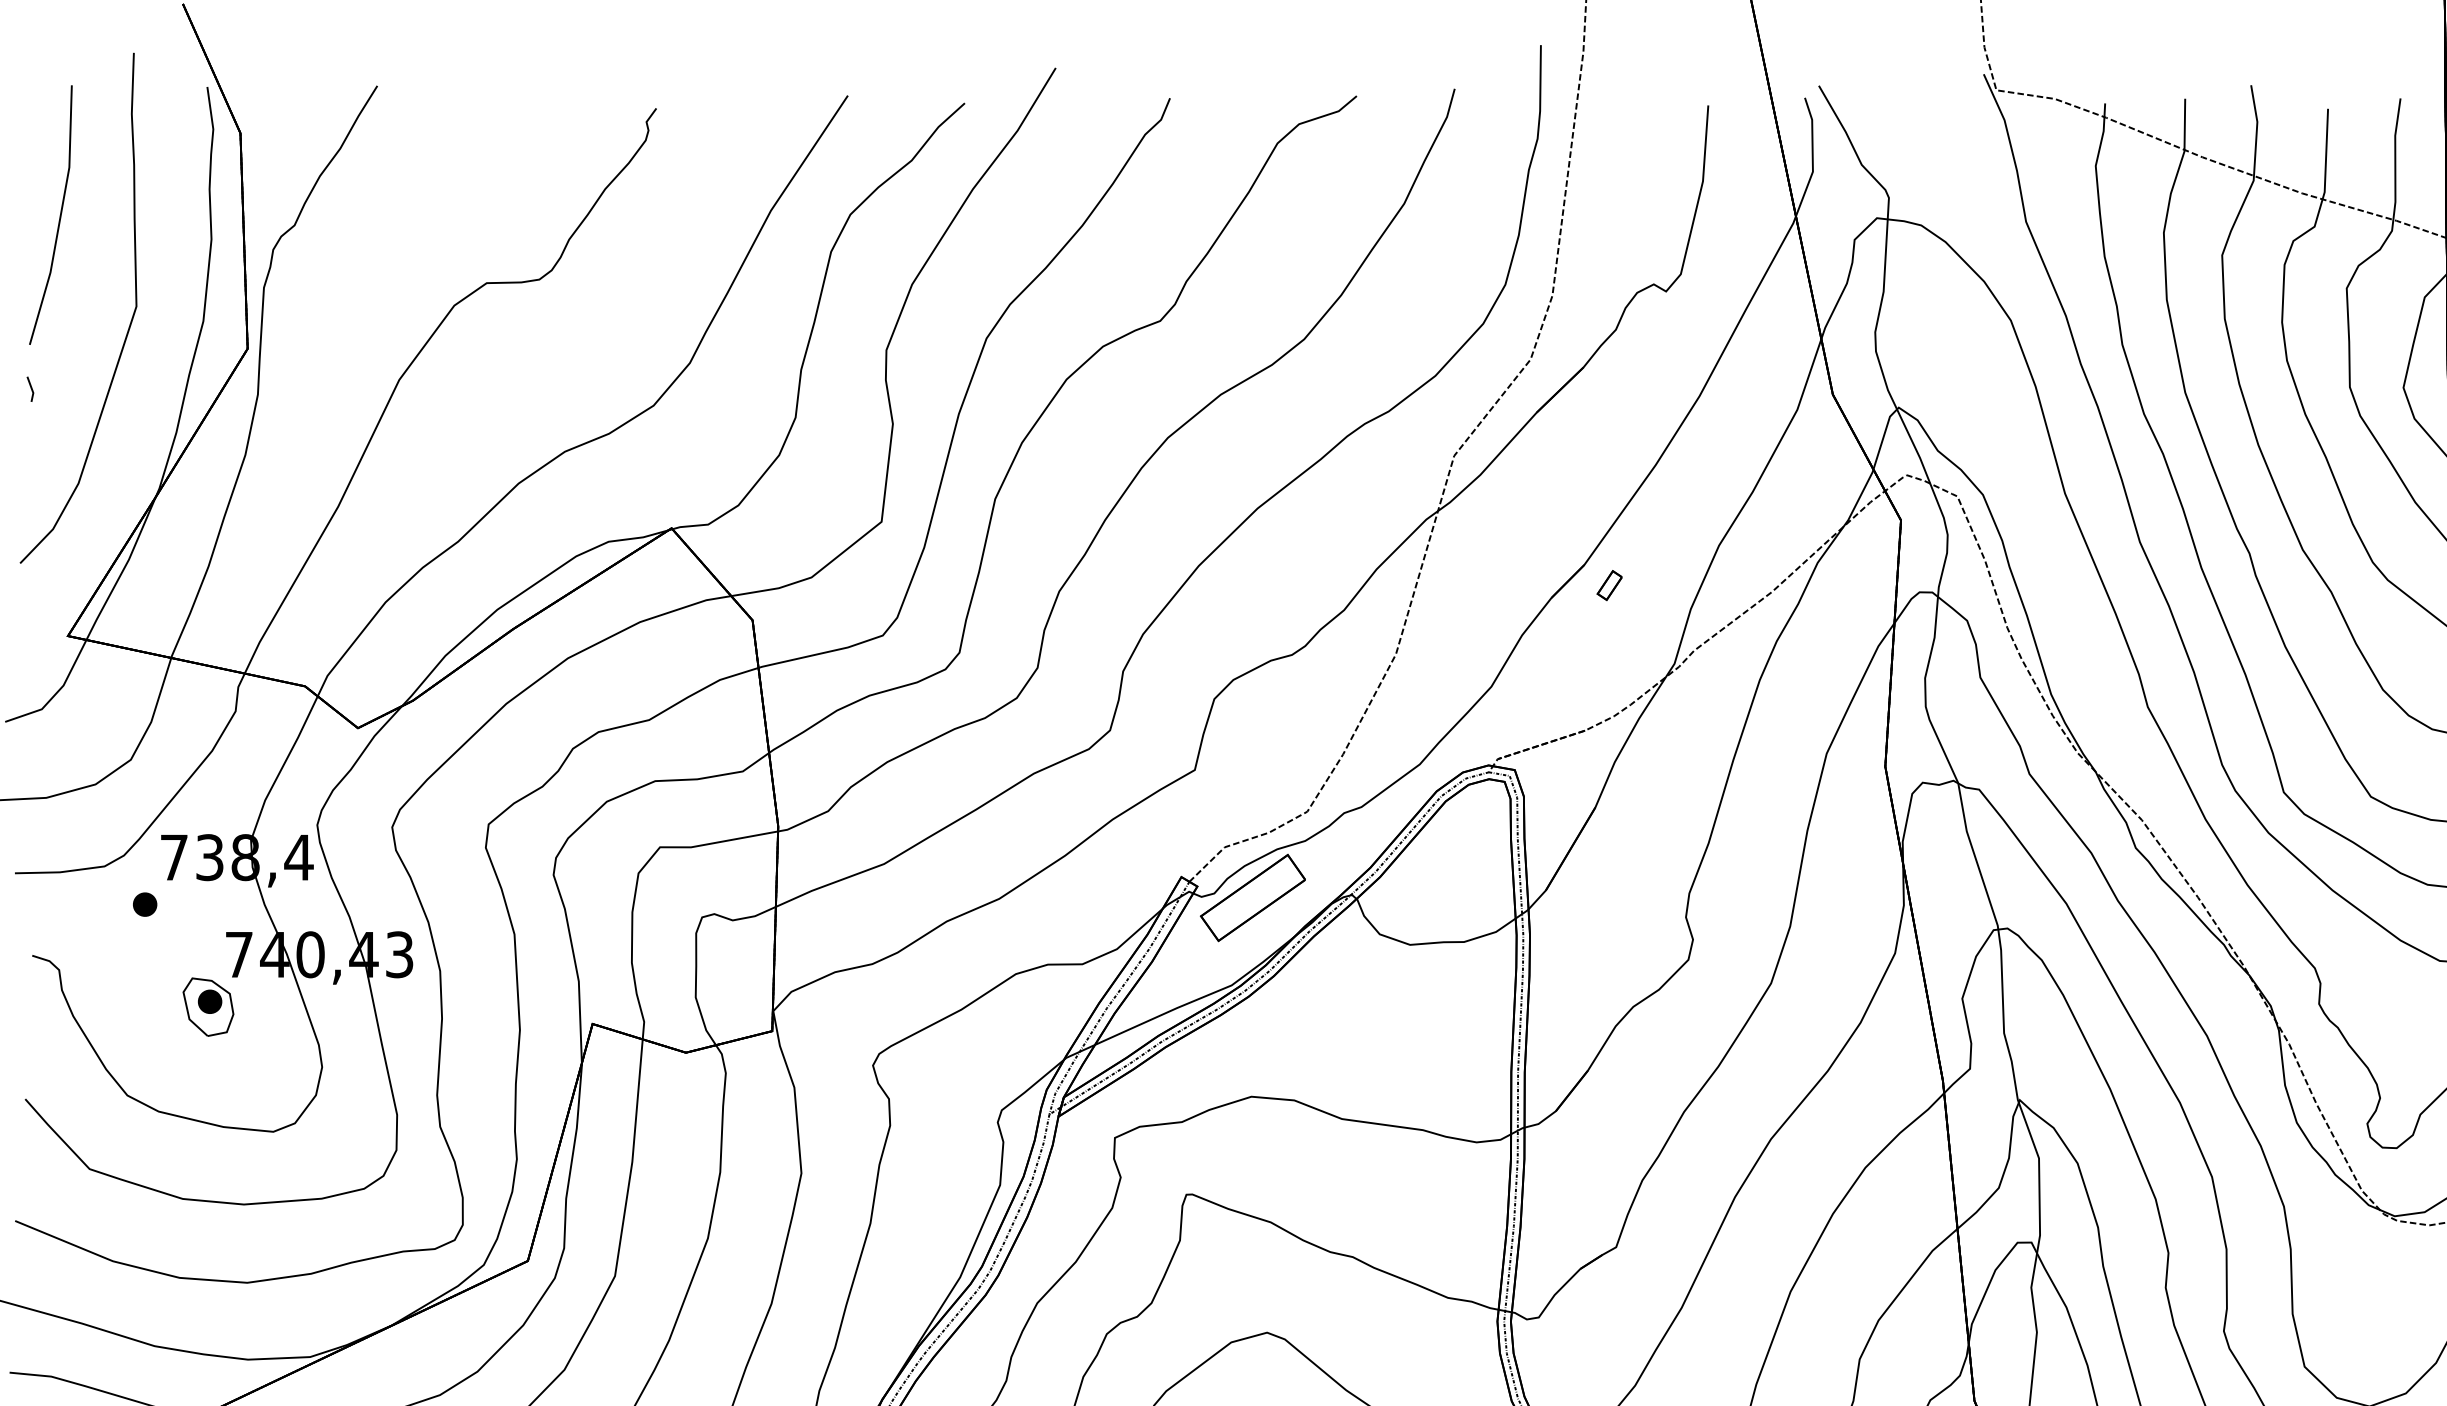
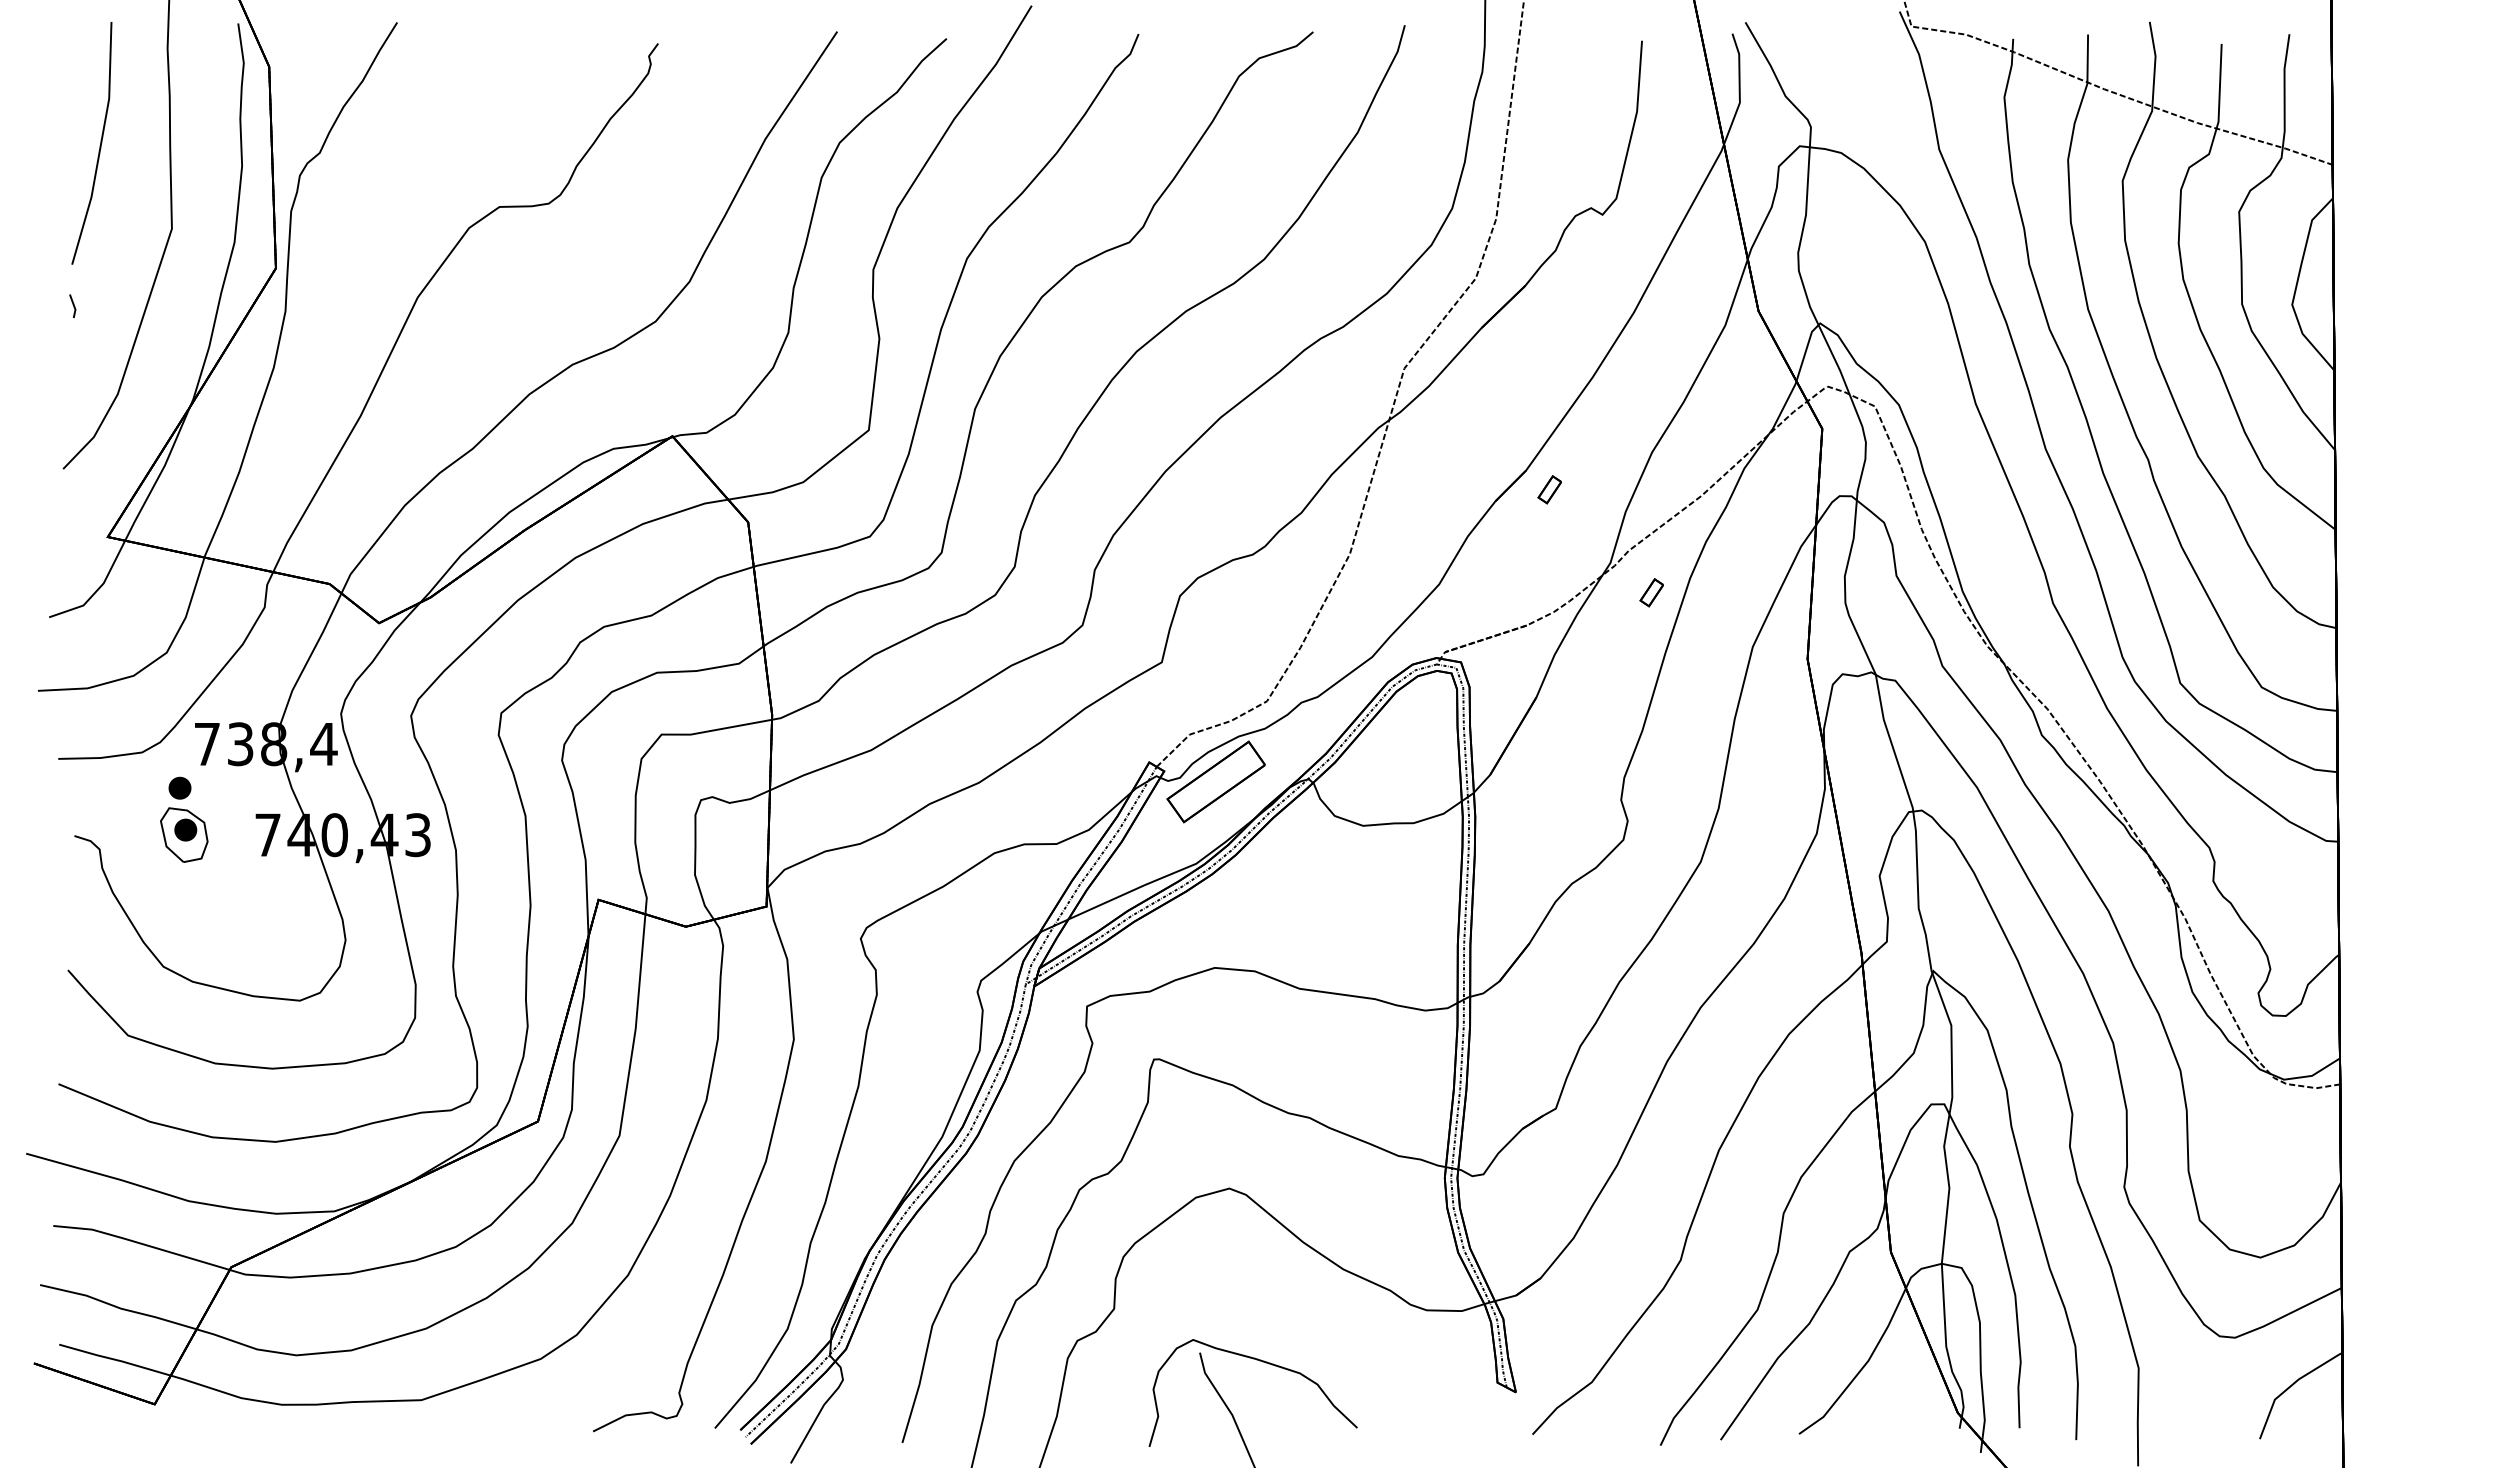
part: (1718, 695) -> (1651, 592), added
part: (208, 1006) -> (184, 834), moved

